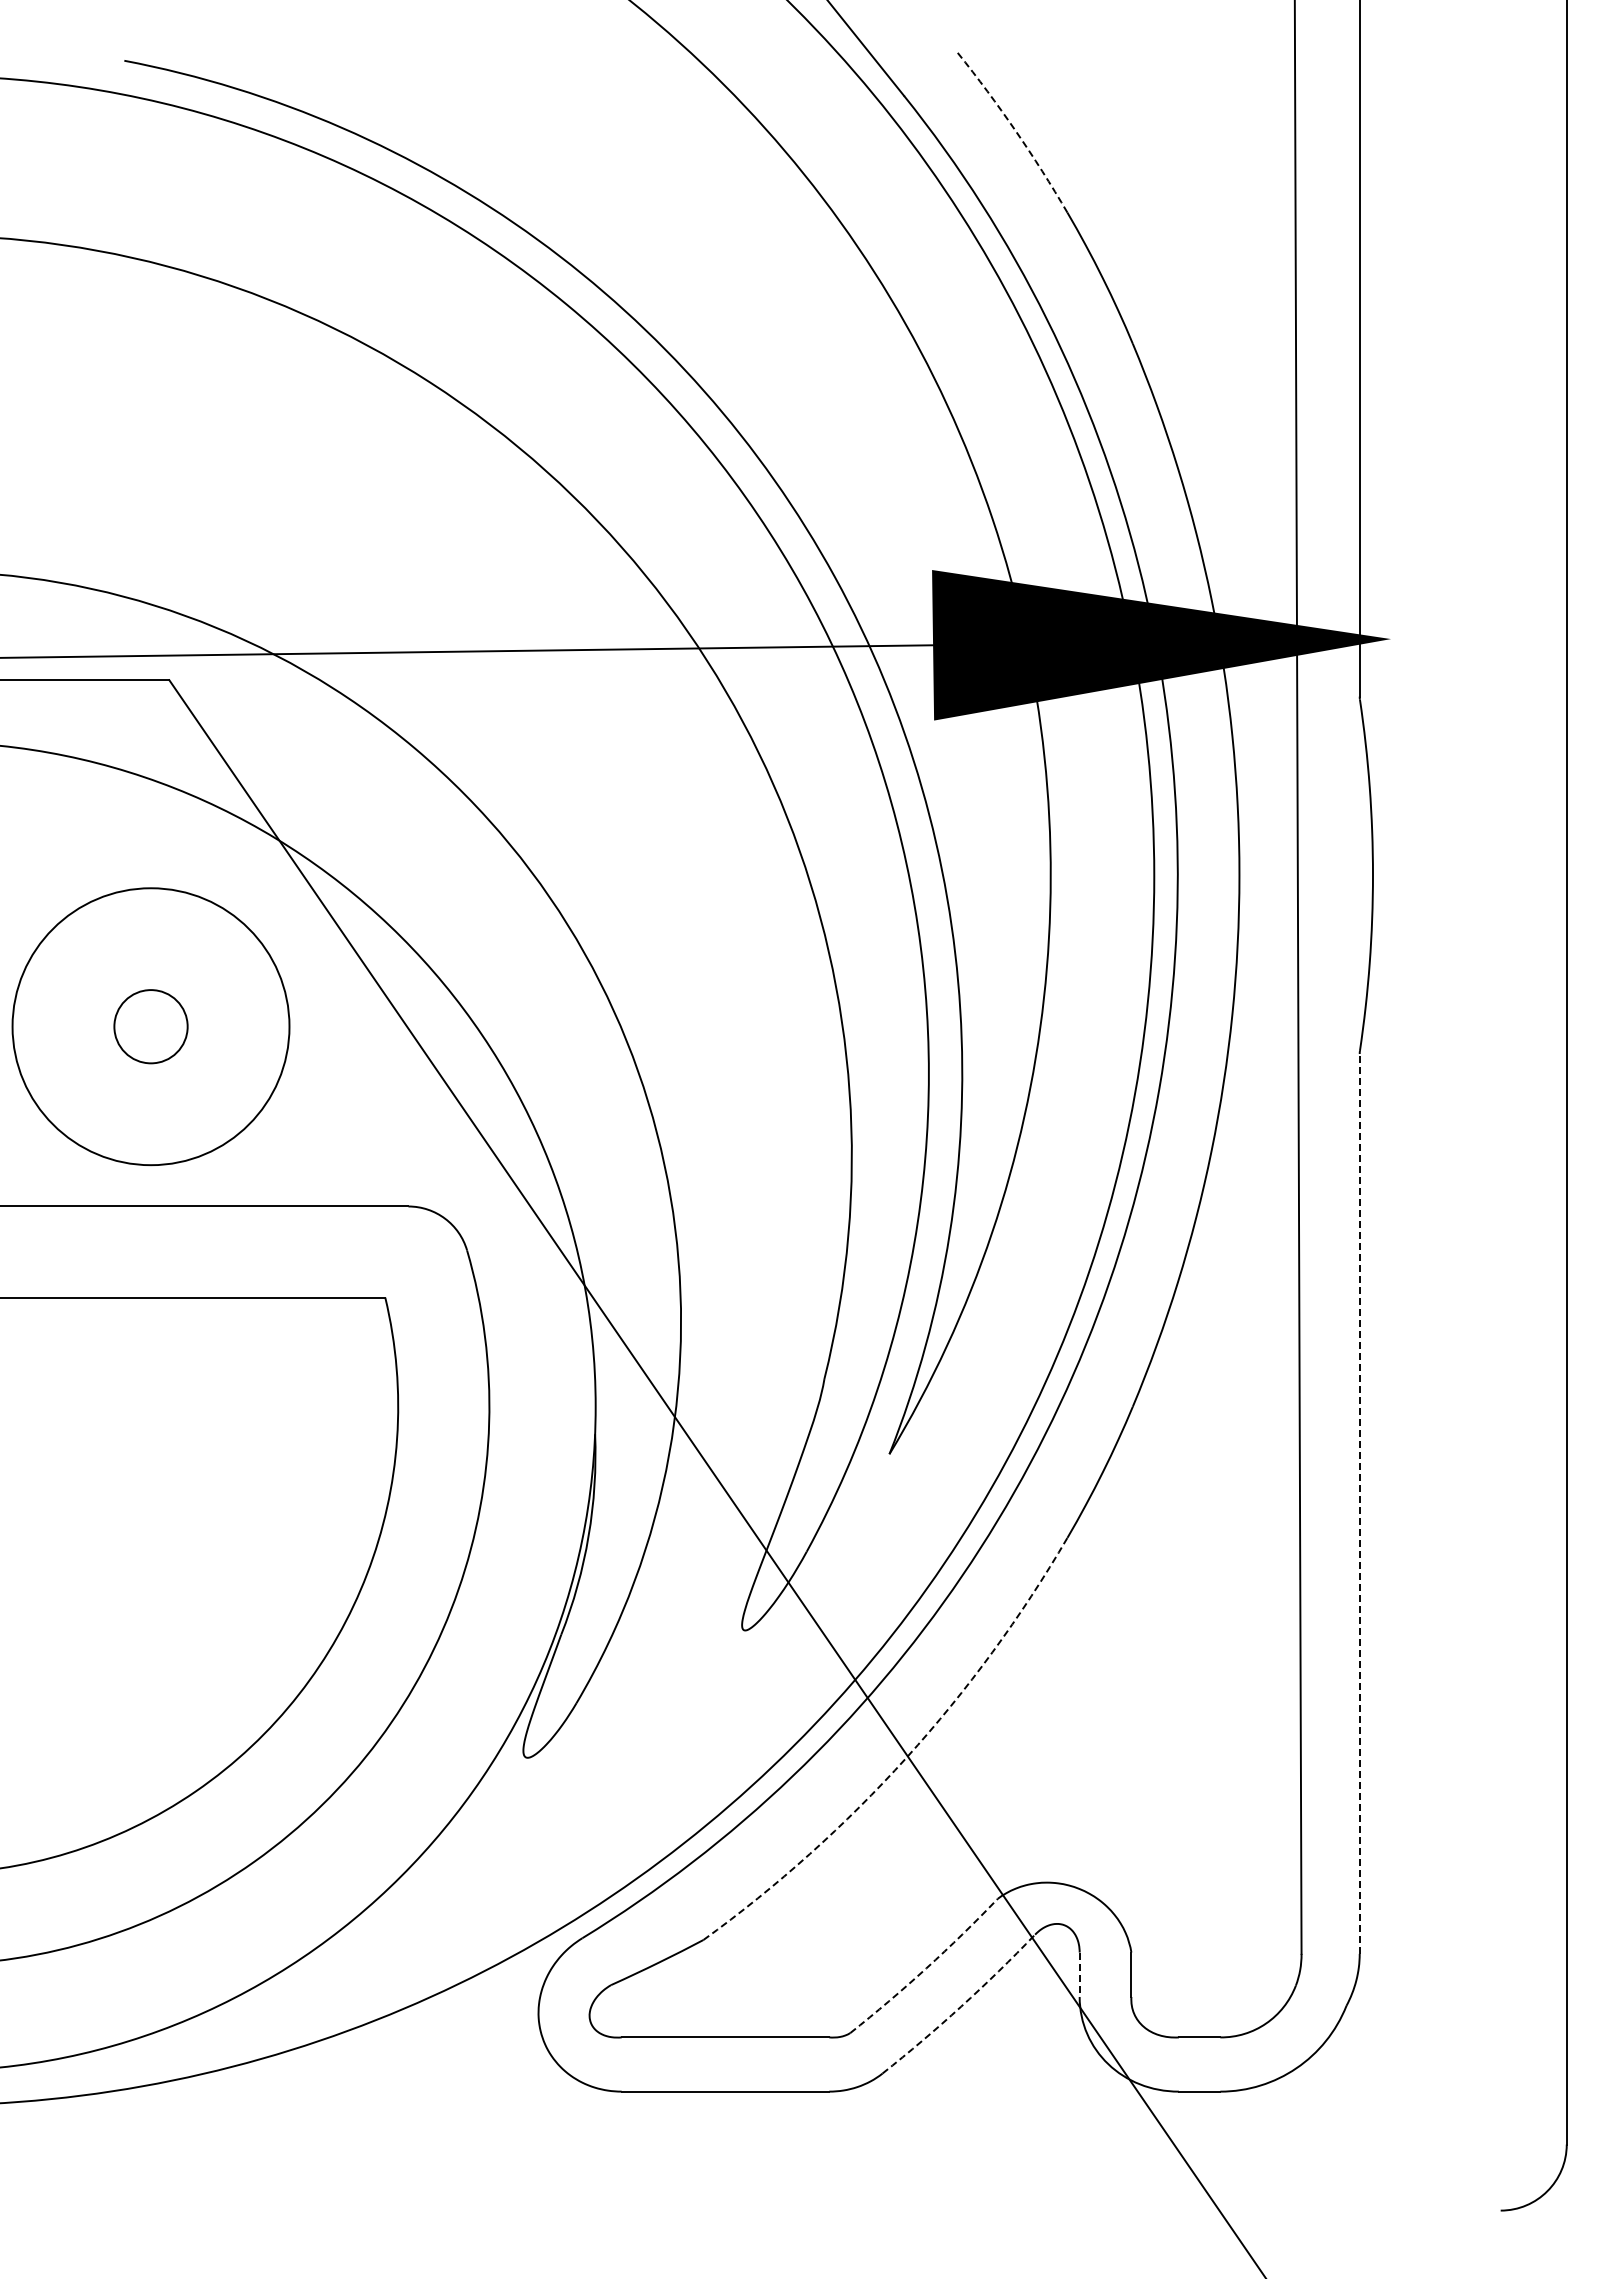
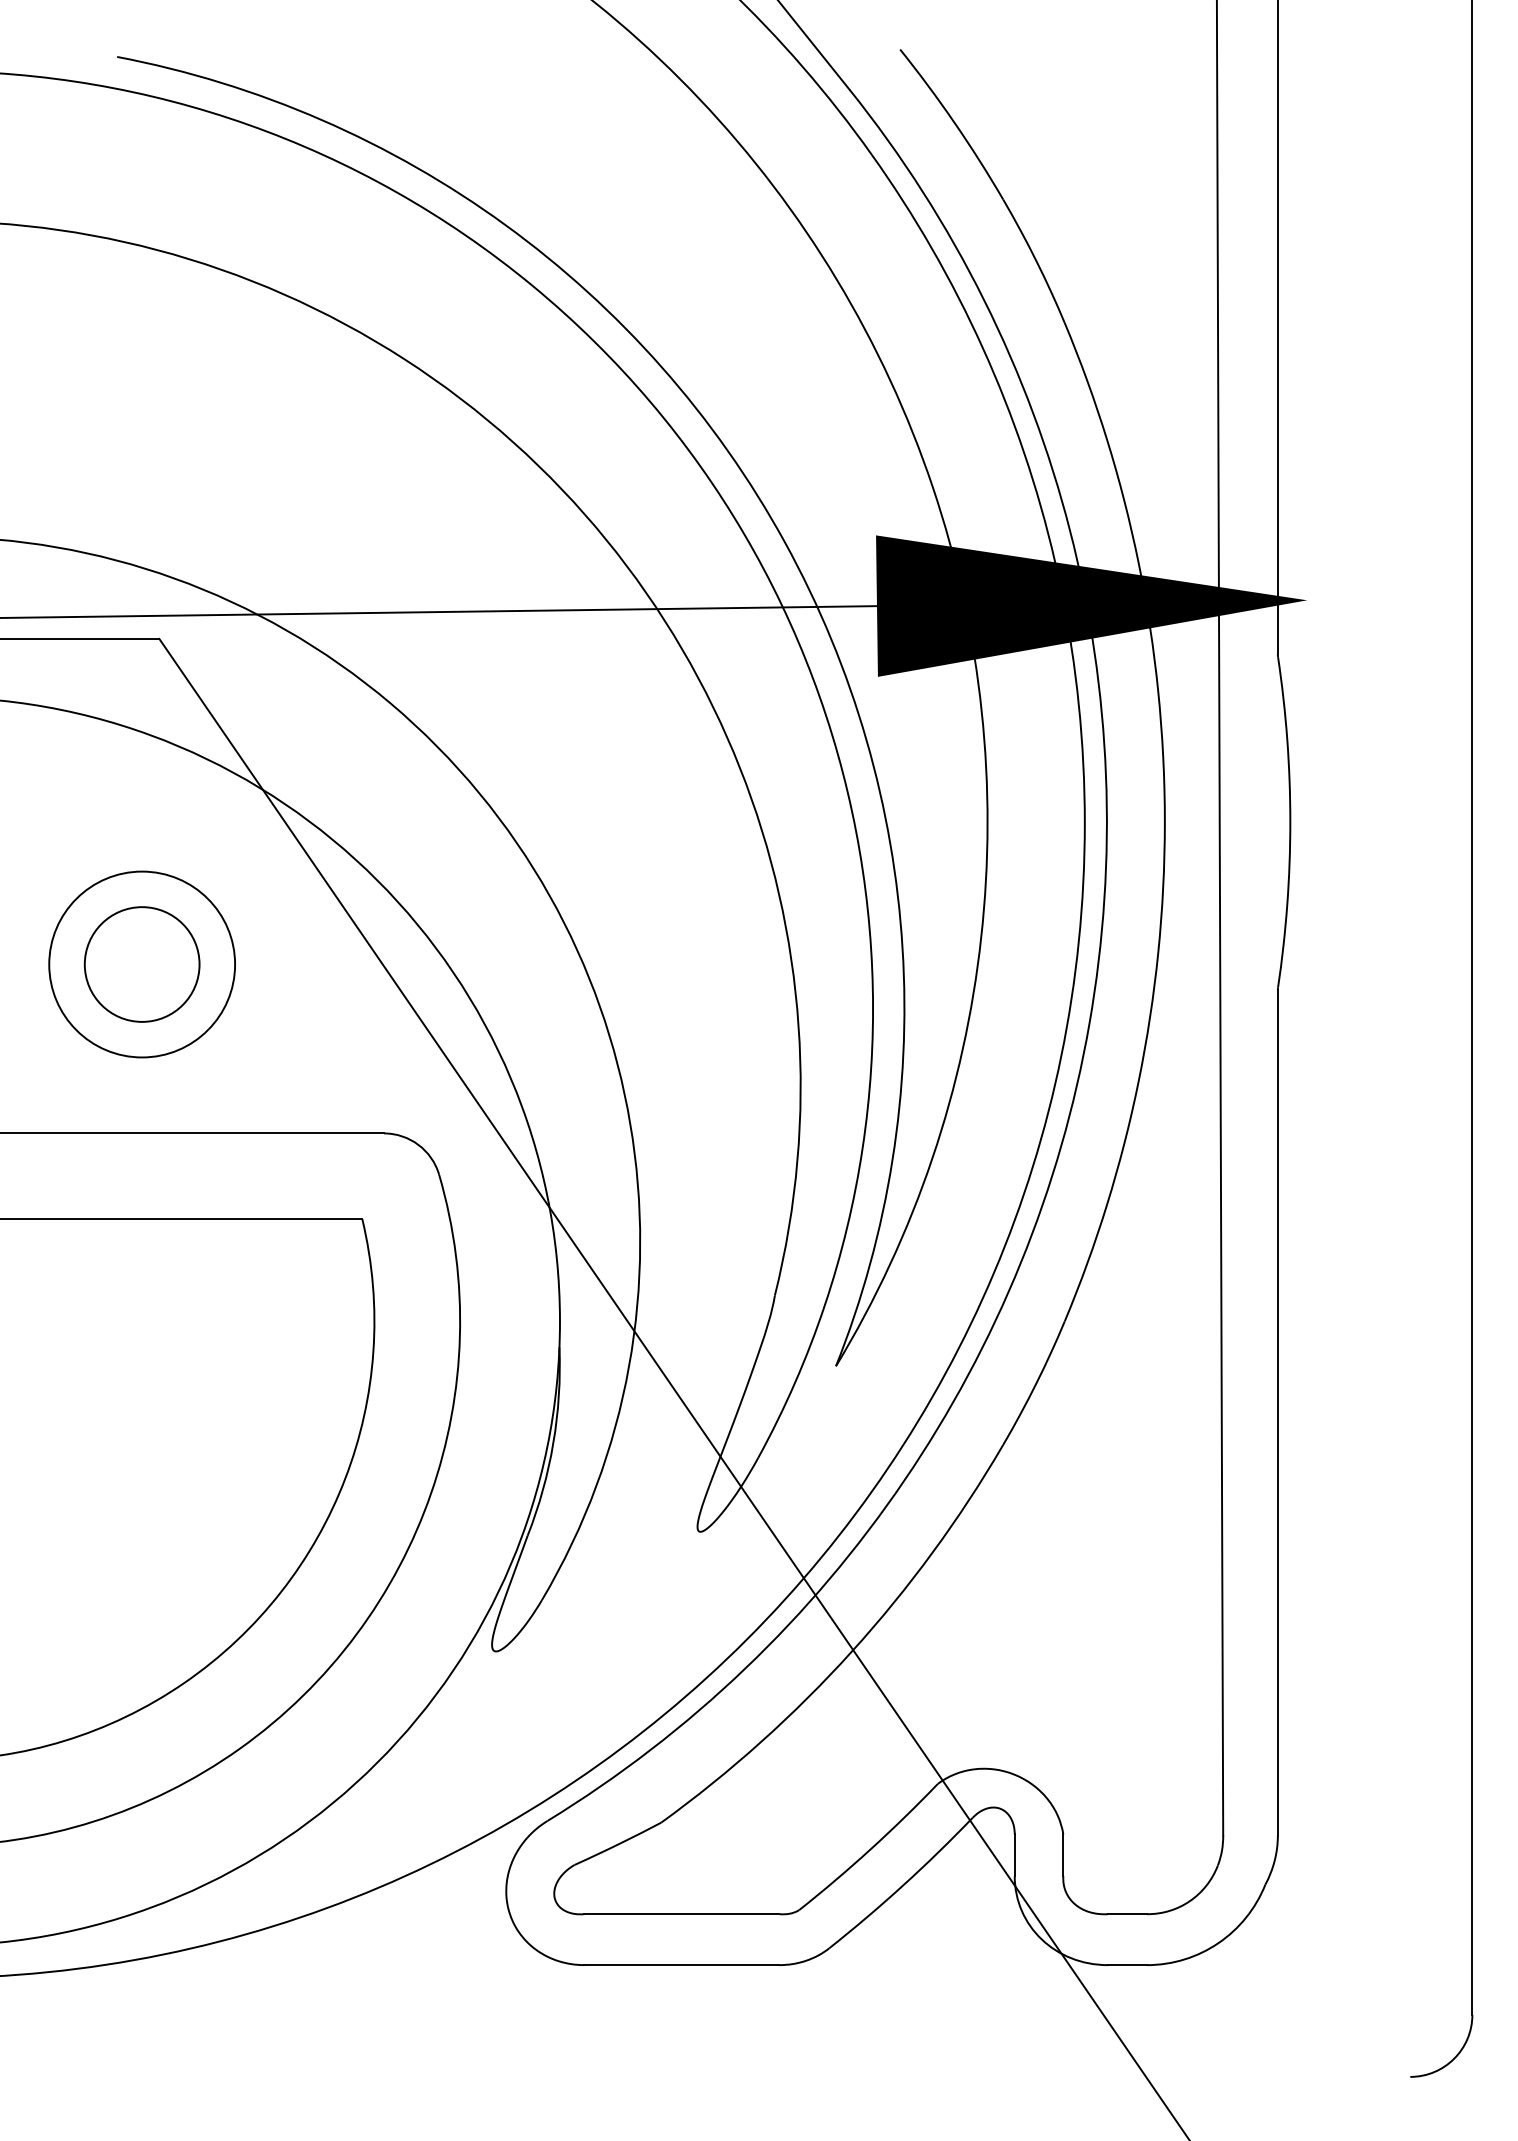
arc: (1015, 130) -> (954, 122), dashed -> solid
circle: (150, 1026) -> (141, 964), size x0.71
circle: (150, 1026) -> (141, 964), size x1.67
line: (1359, 1503) -> (1277, 1412), dashed -> solid
arc: (906, 1757) -> (852, 1651), dashed -> solid
arc: (926, 1968) -> (870, 1849), dashed -> solid
line: (1079, 1975) -> (1014, 1856), dashed -> solid
arc: (961, 2006) -> (903, 1885), dashed -> solid

